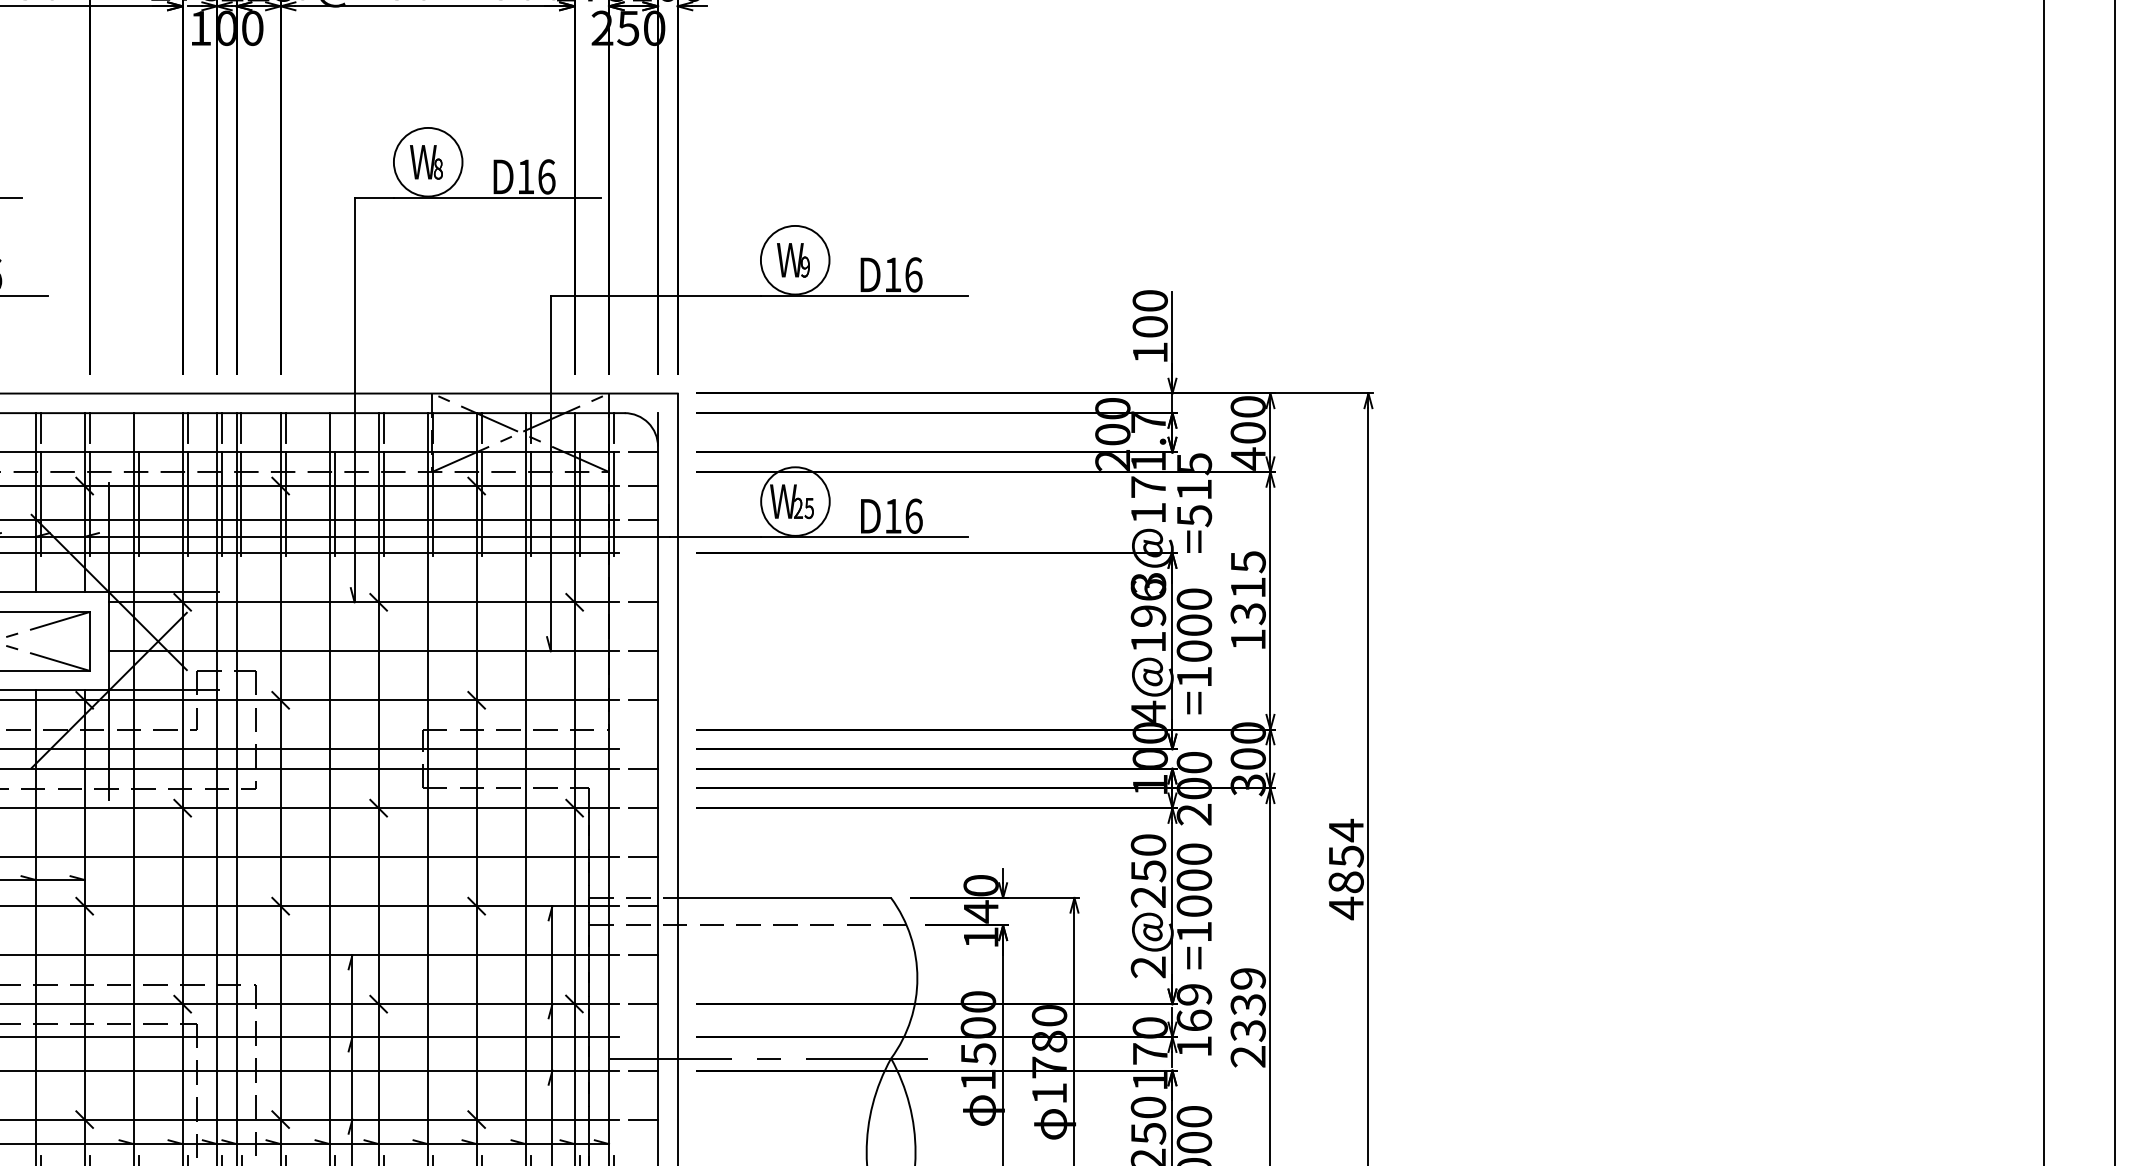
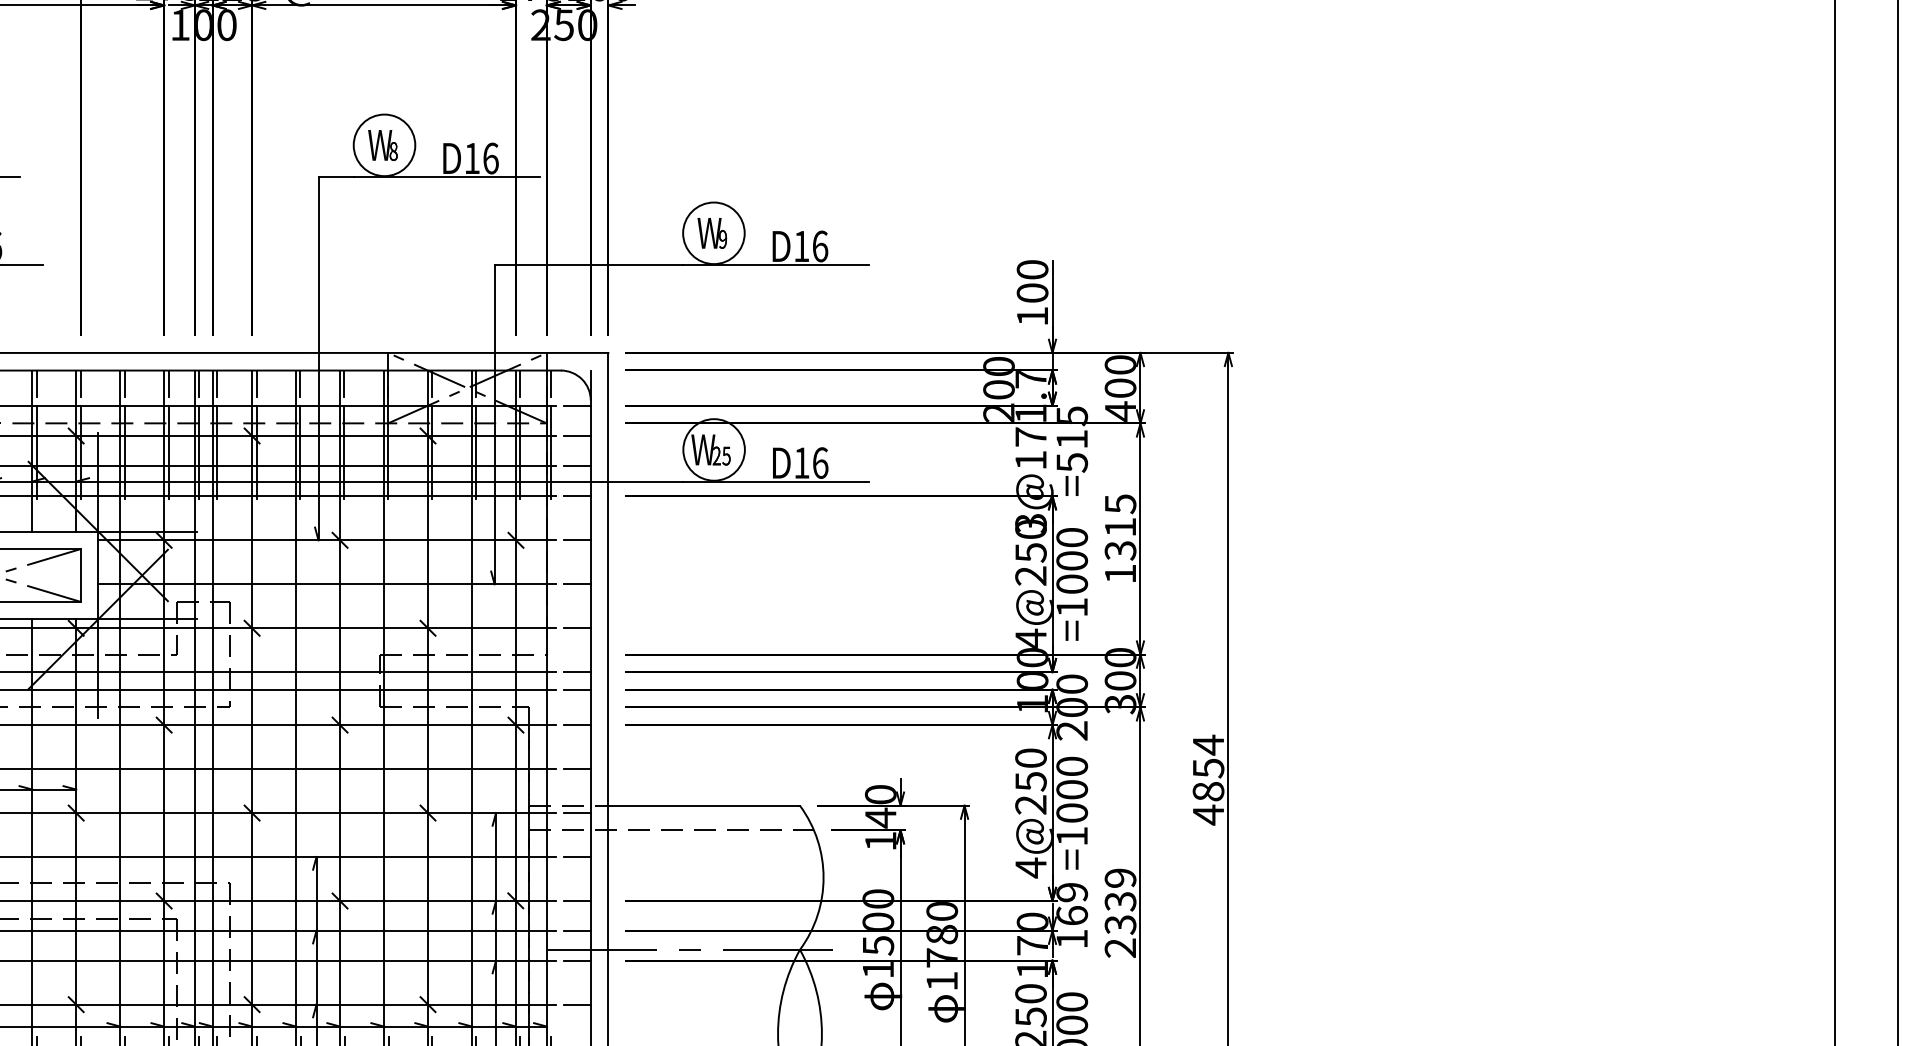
line: (138, 427) -> (124, 383), added
line: (334, 427) -> (300, 383), added
line: (579, 427) -> (520, 383), added
line: (643, 553) -> (577, 496), added
text: (1148, 615) -> (1030, 552), 4@196 -> 4@250
line: (643, 749) -> (577, 672), added
text: (1147, 967) -> (1030, 868), 2@250 -> 4@250
line: (643, 1037) -> (577, 930), added

